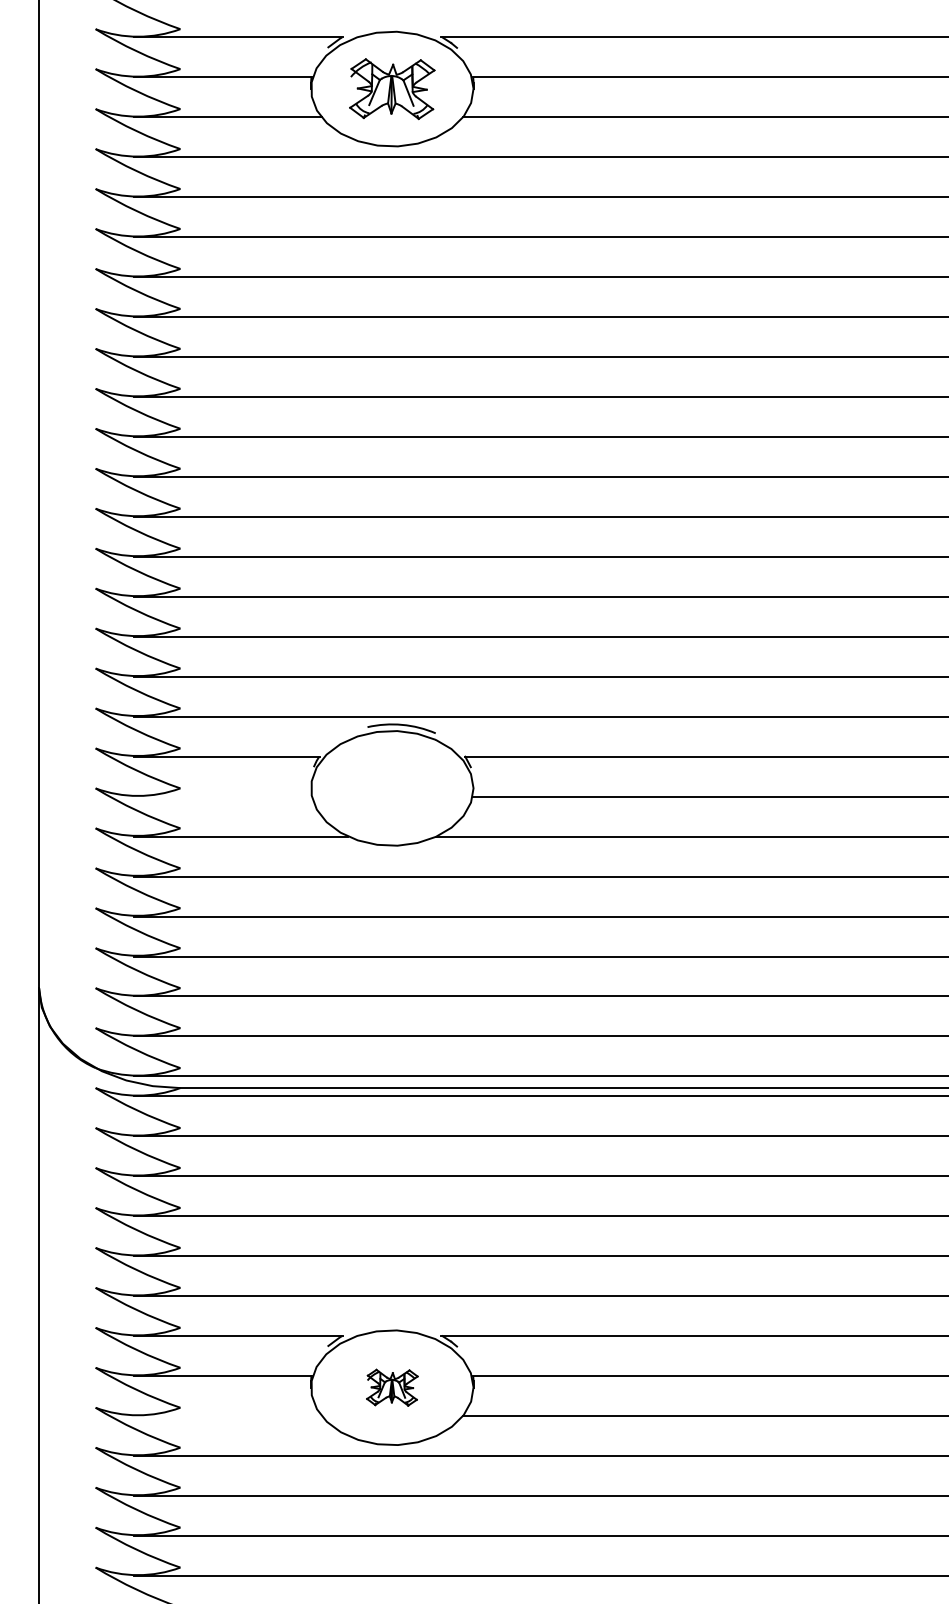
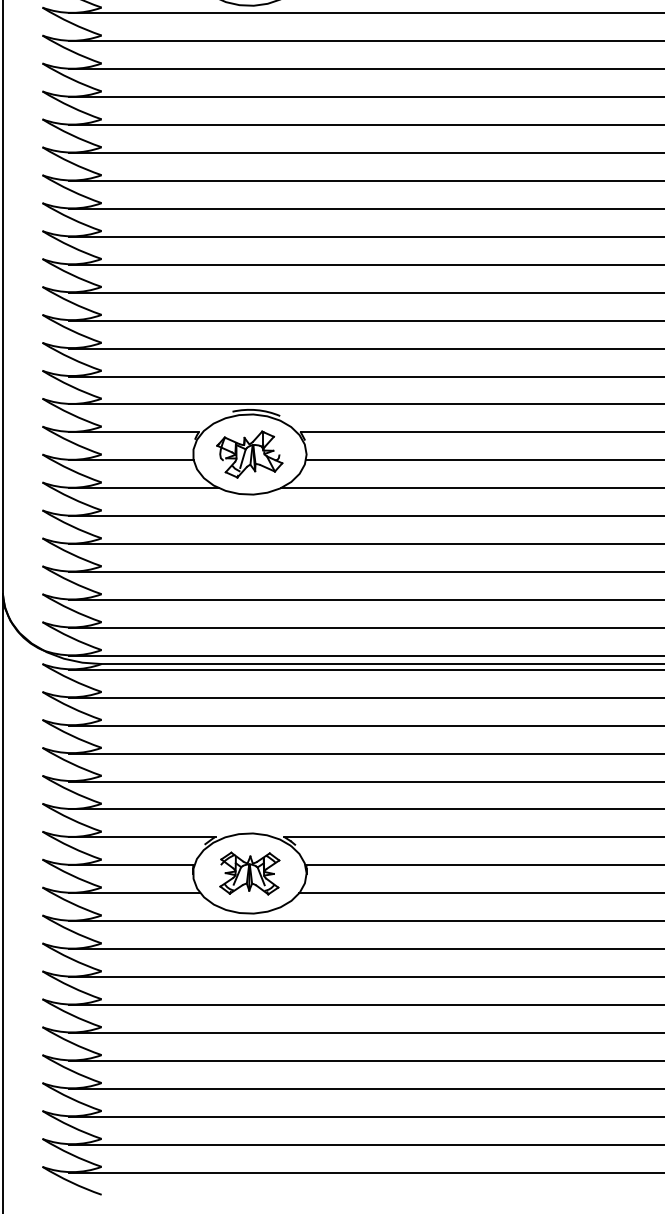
part: (391, 788) -> (249, 454), added
line: (223, 796) -> (131, 460), added
part: (391, 1387) -> (249, 873), size x1.67
line: (227, 1416) -> (134, 893), added

